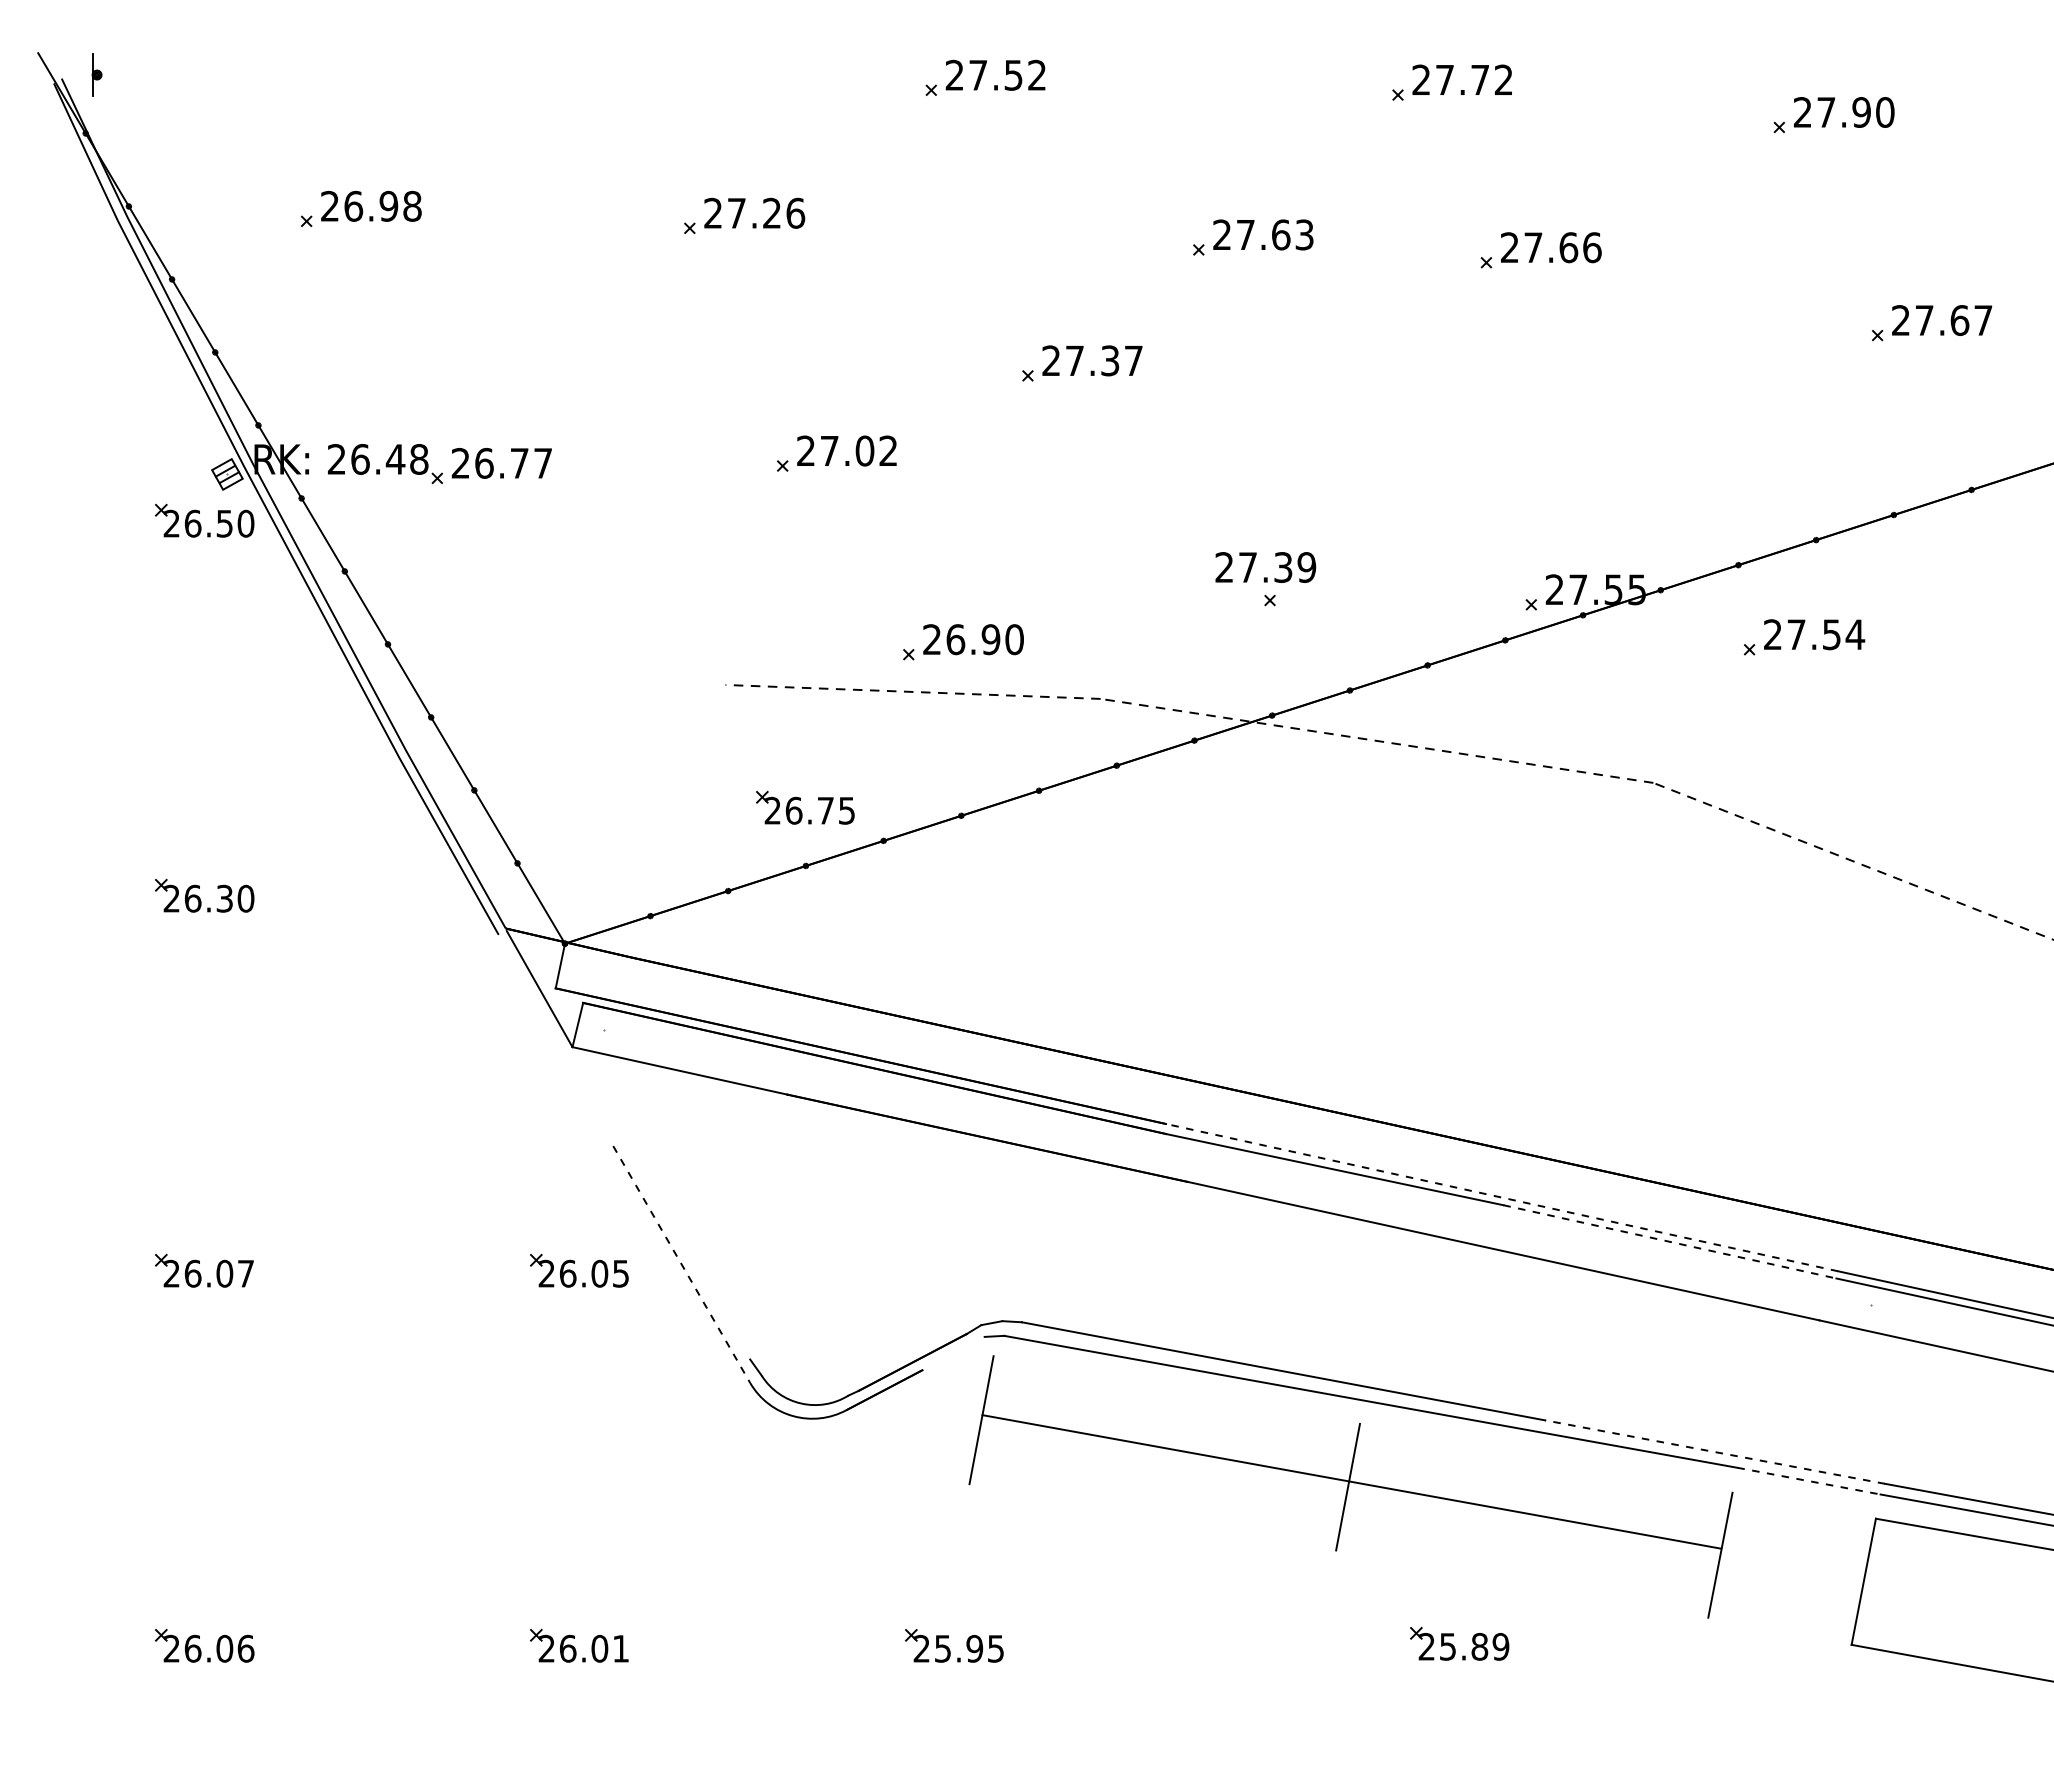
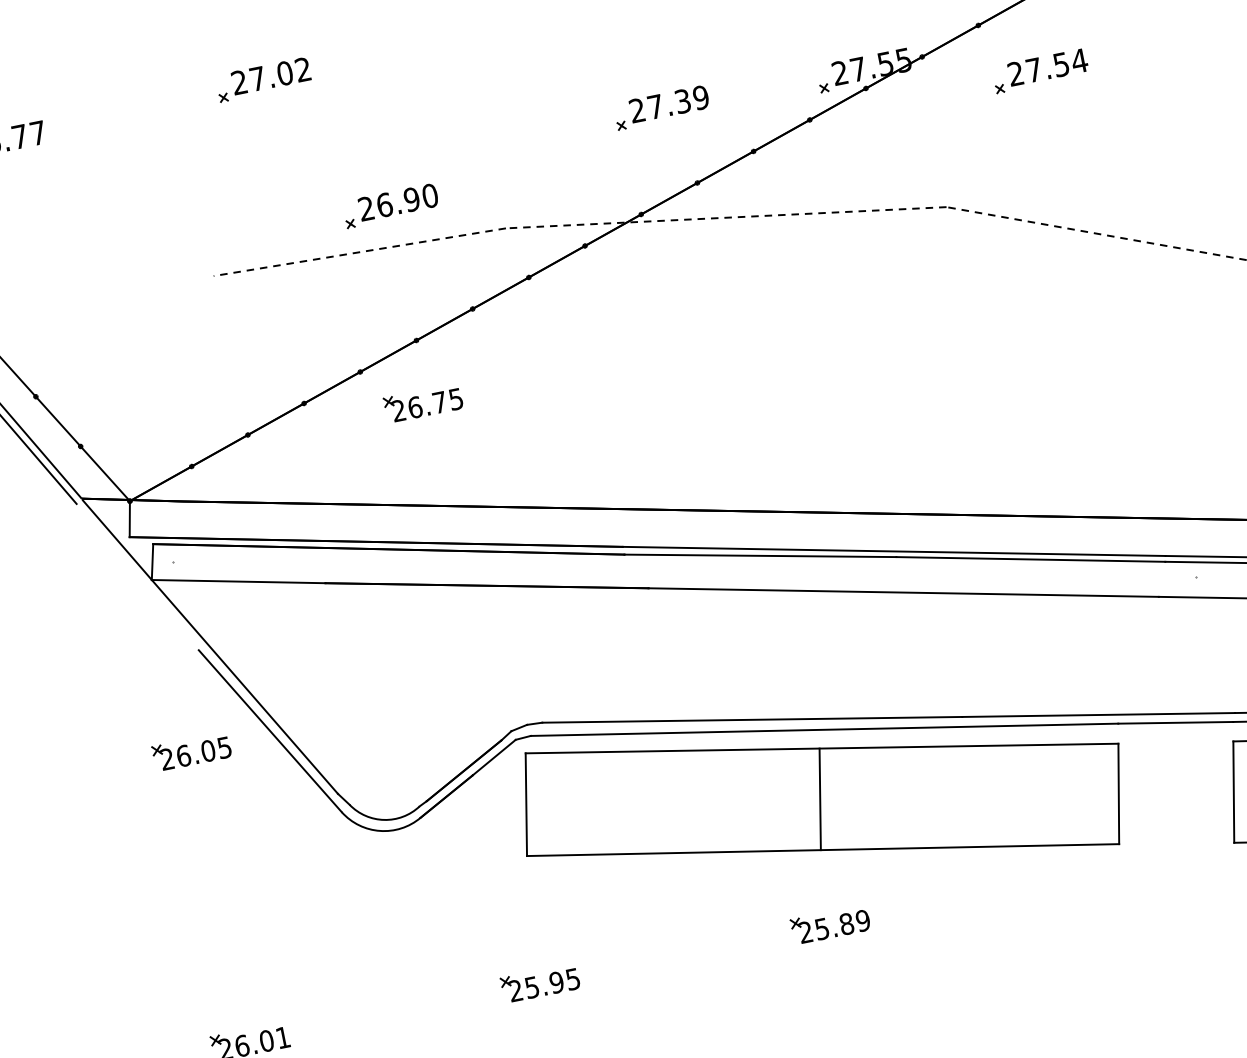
text: (1265, 567) -> (669, 104), moved
part: (805, 807) -> (423, 403), moved
line: (1501, 1197) -> (893, 551), dashed -> solid
line: (661, 1203) -> (245, 687), added
line: (1670, 1241) -> (1031, 559), dashed -> solid
line: (681, 1264) -> (270, 731), dashed -> solid
line: (953, 1353) -> (494, 757), added
line: (1362, 1424) -> (821, 748), added
line: (1715, 1452) -> (1098, 715), dashed -> solid
line: (1351, 1481) -> (822, 849), moved
line: (1808, 1481) -> (1175, 723), dashed -> solid
part: (1459, 1643) -> (830, 924), moved

